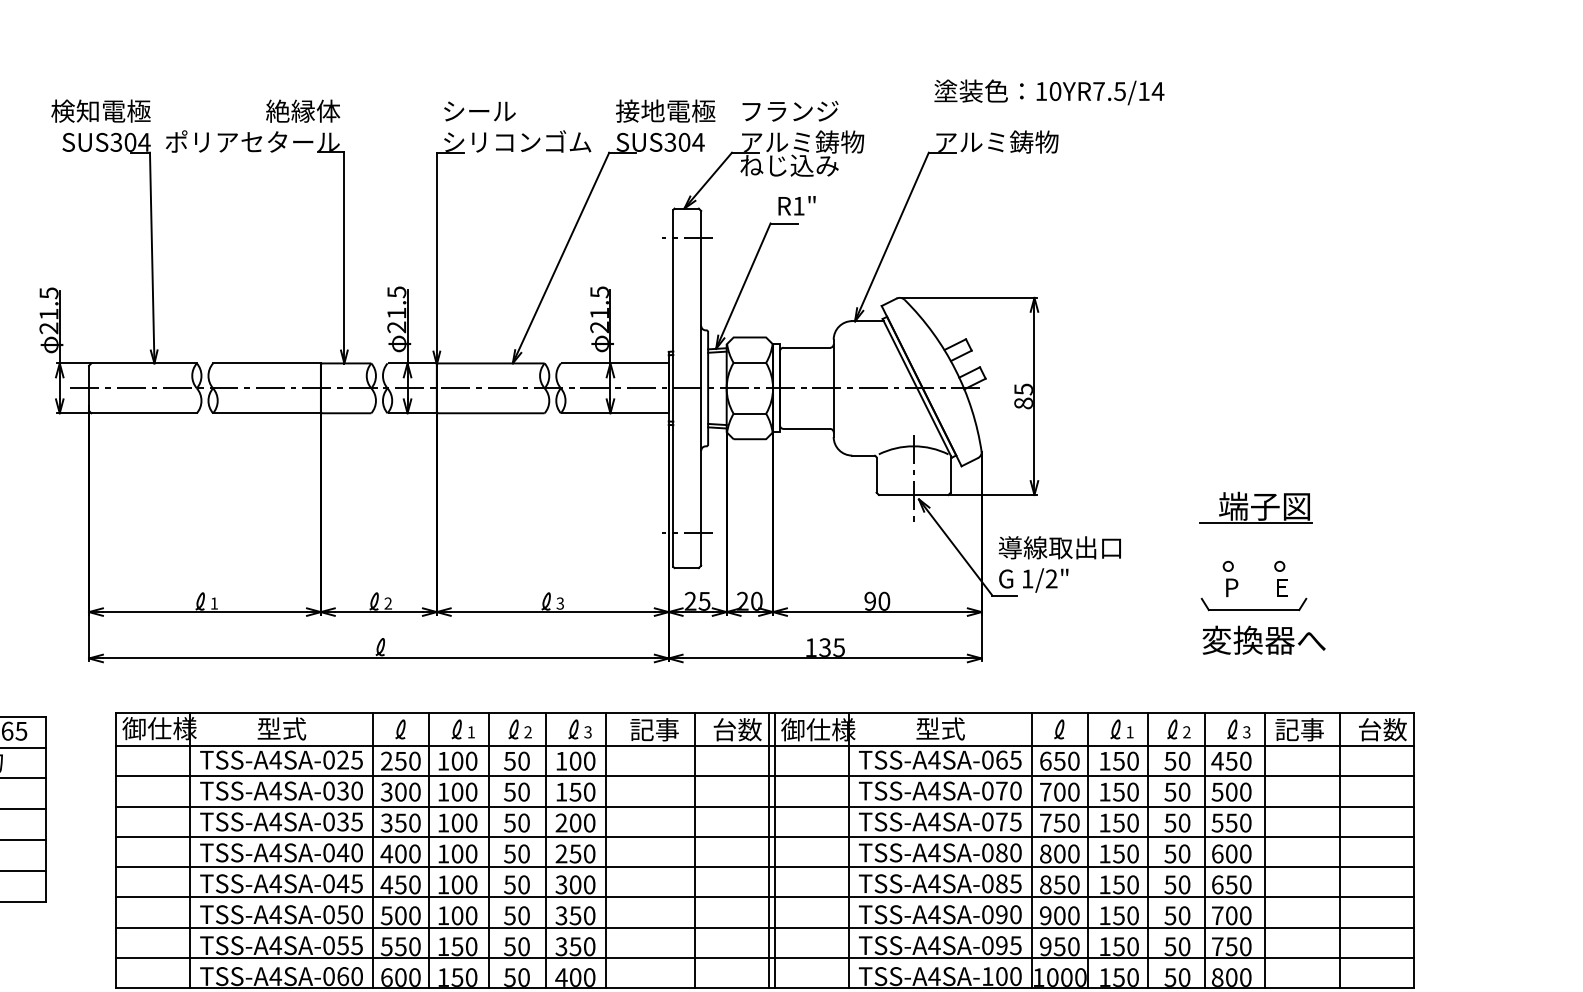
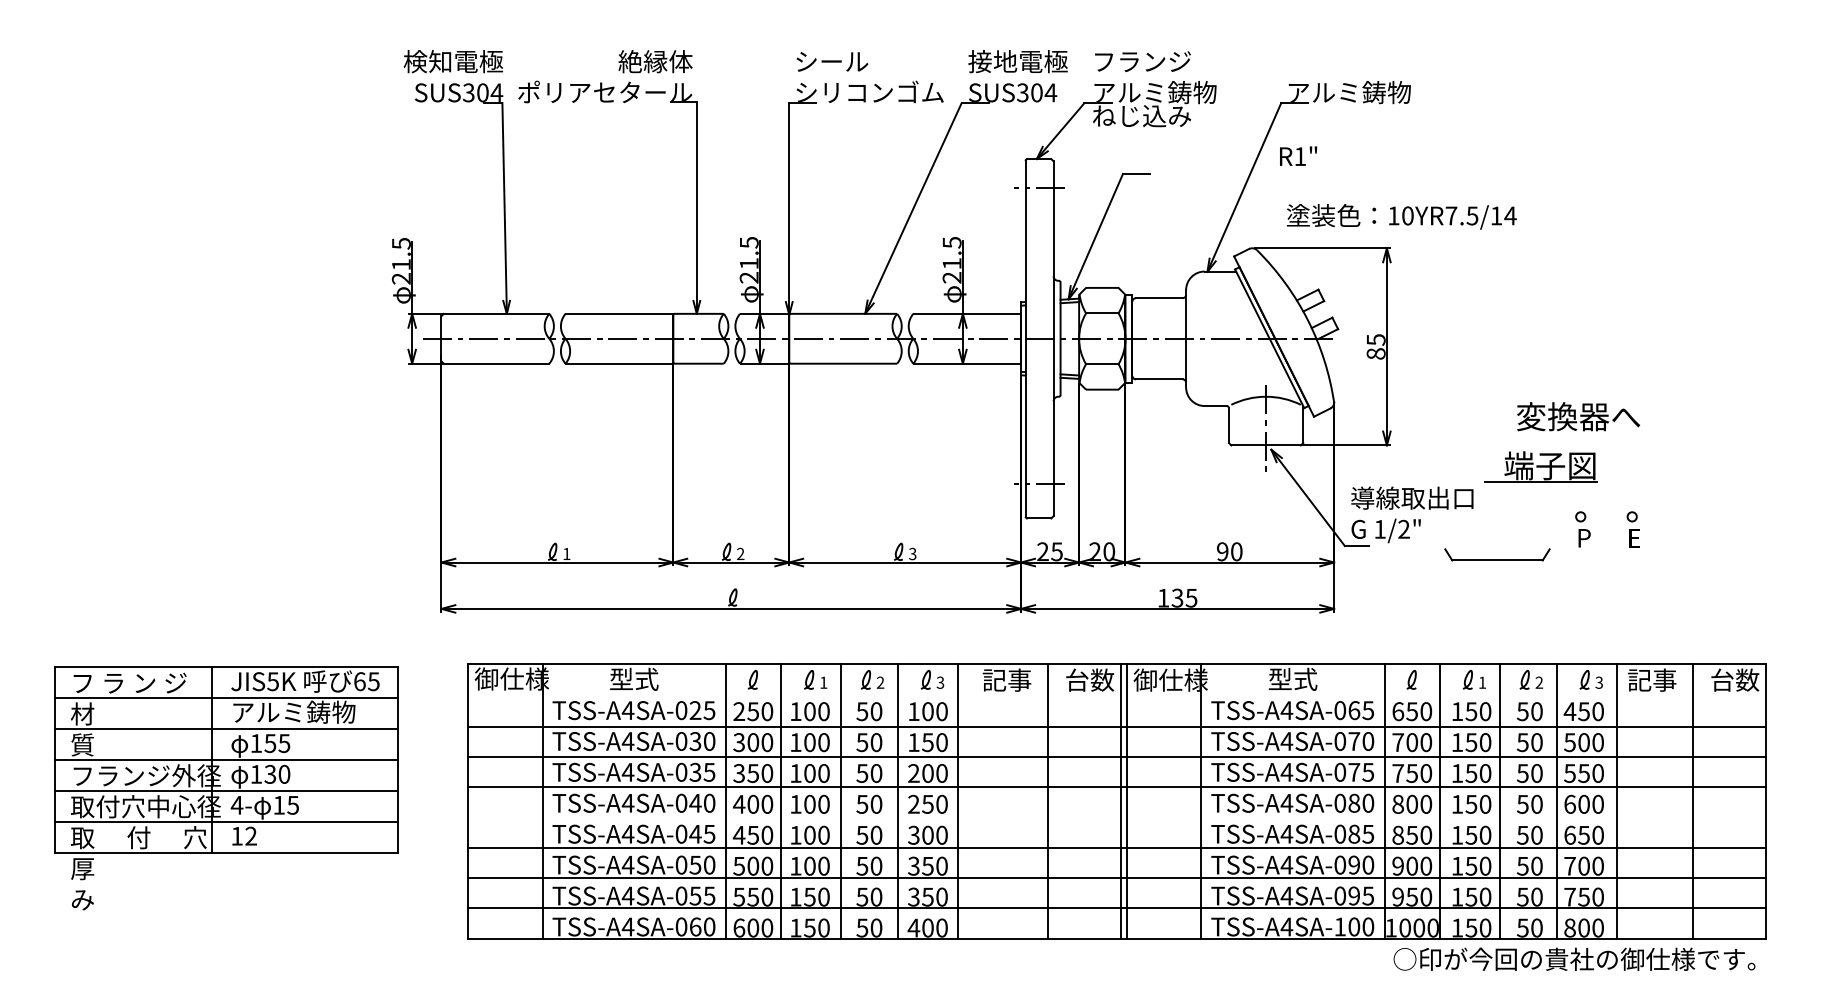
text: (1049, 92) -> (1401, 216), moved
text: (797, 205) -> (1298, 155), moved
part: (1255, 507) -> (1540, 466), moved
part: (1254, 604) -> (1497, 554), moved
text: (1264, 640) -> (1578, 416), moved
line: (765, 746) -> (1117, 696), removed
line: (765, 867) -> (1117, 817), removed

